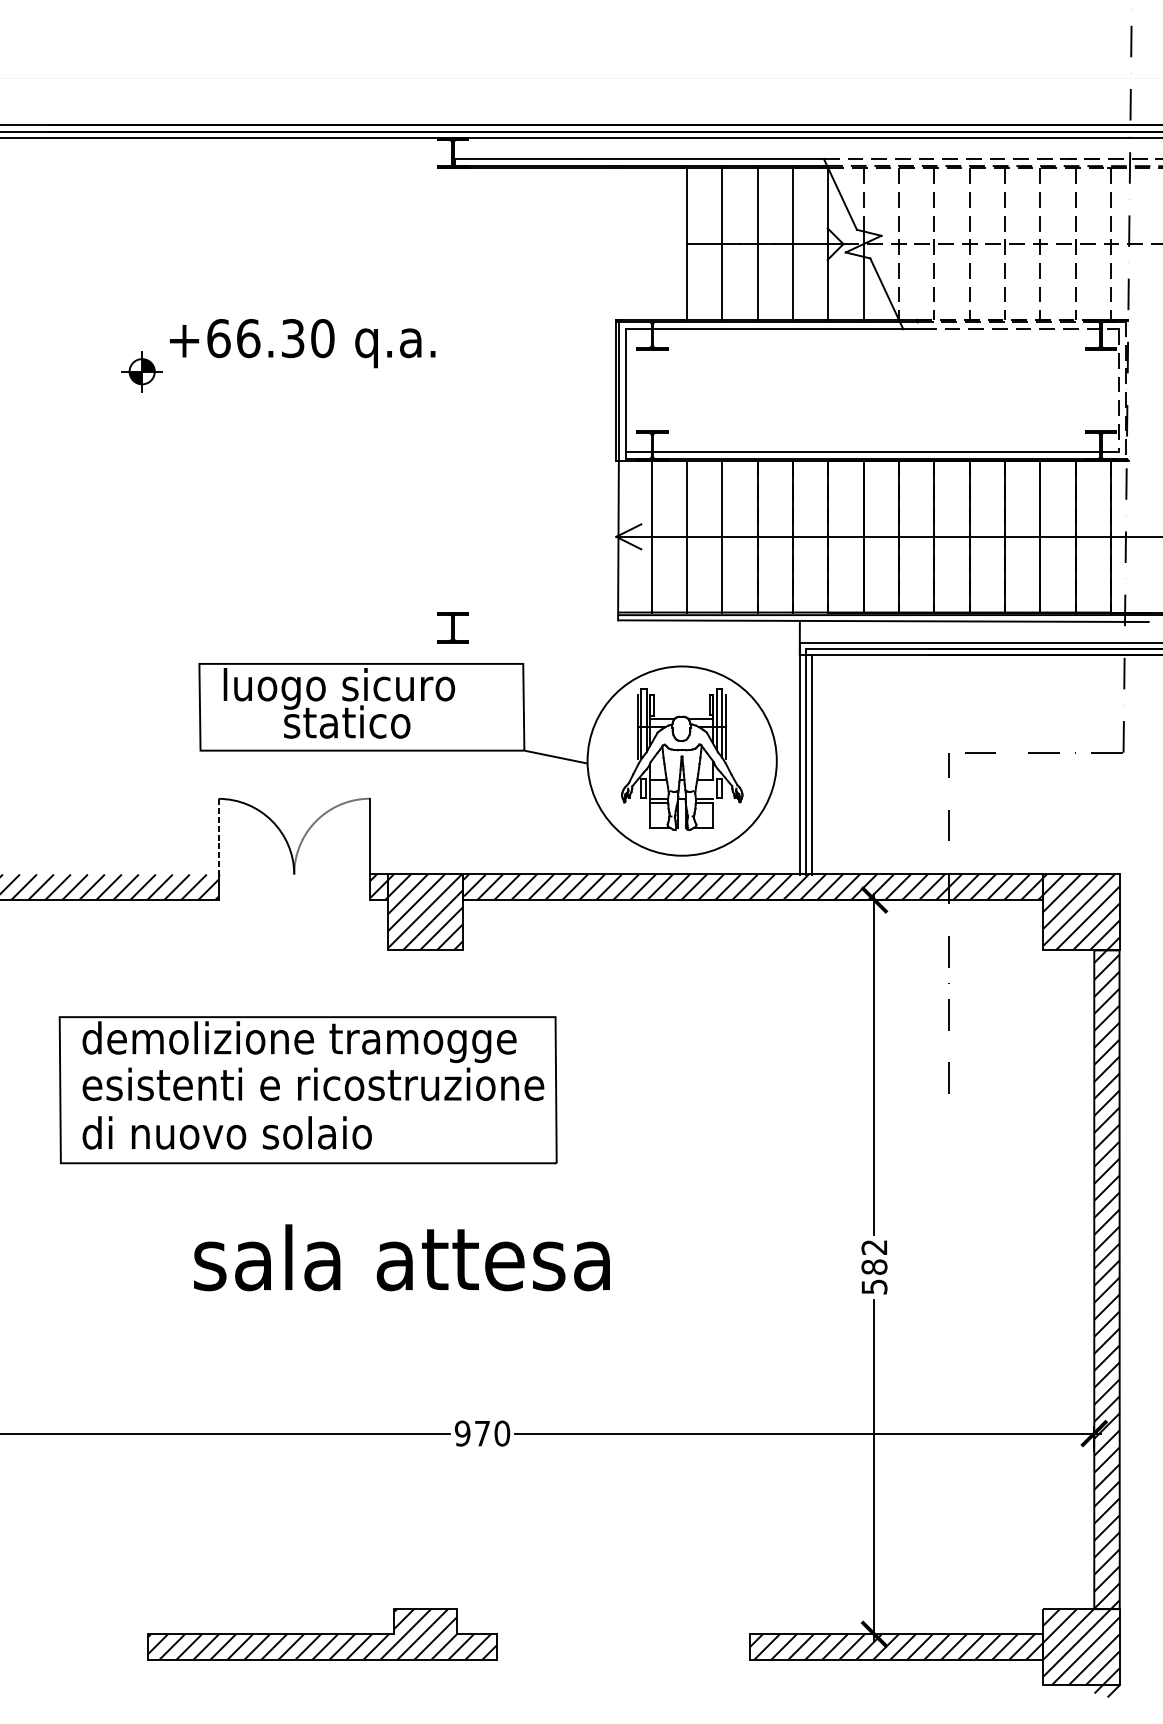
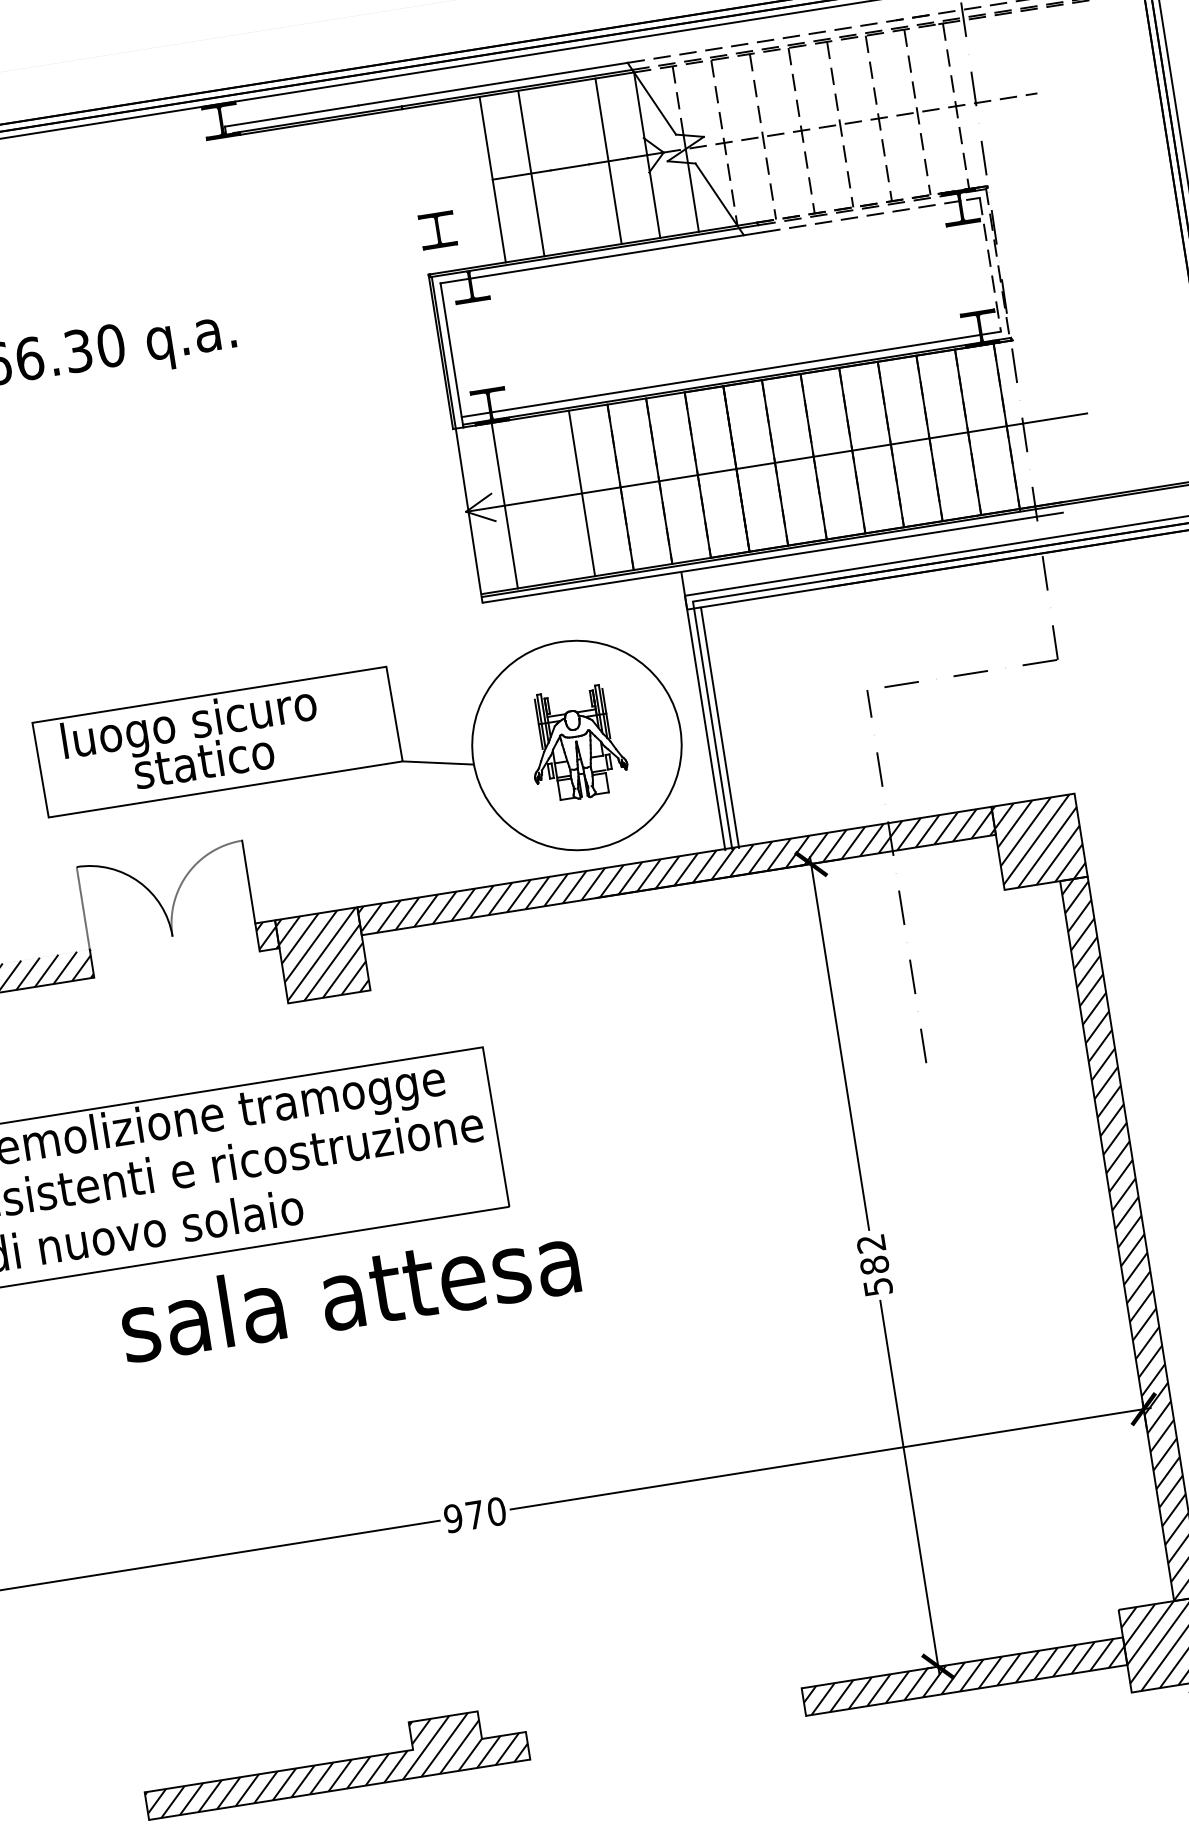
line: (757, 243) -> (569, 166), removed
line: (687, 536) -> (543, 499), removed
part: (452, 627) -> (437, 230), moved
part: (682, 759) -> (577, 743), size x0.7
text: (401, 1257) -> (348, 1291), moved

